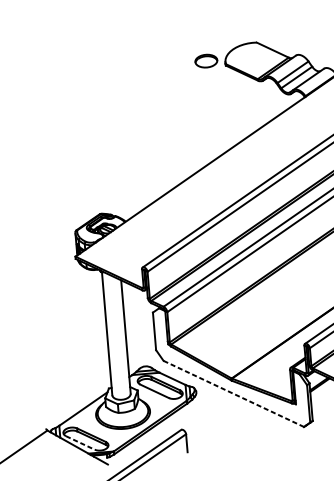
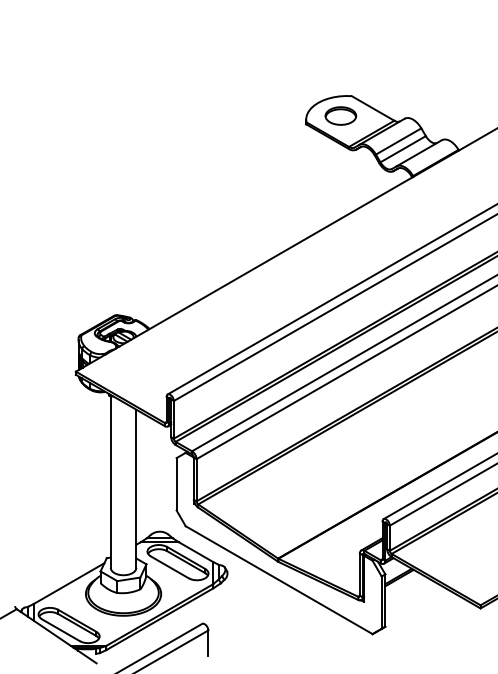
part: (206, 60) -> (340, 115), moved
line: (234, 394) -> (279, 580), dashed -> solid
line: (80, 443) -> (61, 630), dashed -> solid

